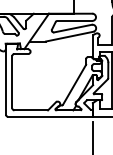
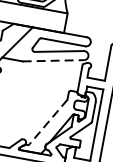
line: (70, 36) -> (54, 60), solid -> dashed
line: (74, 84) -> (48, 121), solid -> dashed

